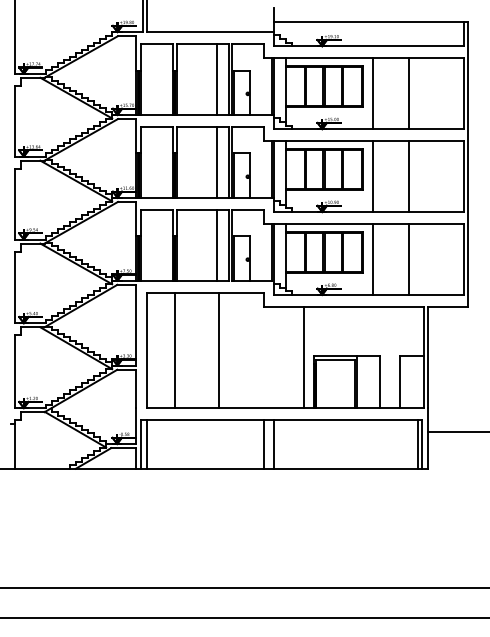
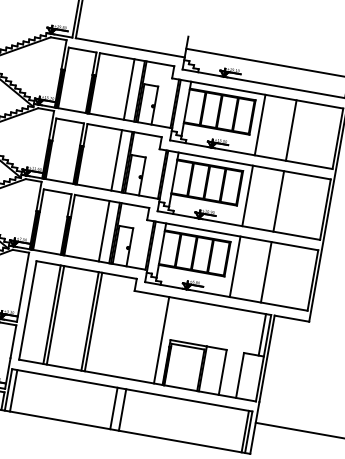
line: (417, 331) -> (262, 335), added
line: (178, 350) -> (55, 315), added
line: (223, 350) -> (93, 322), added

